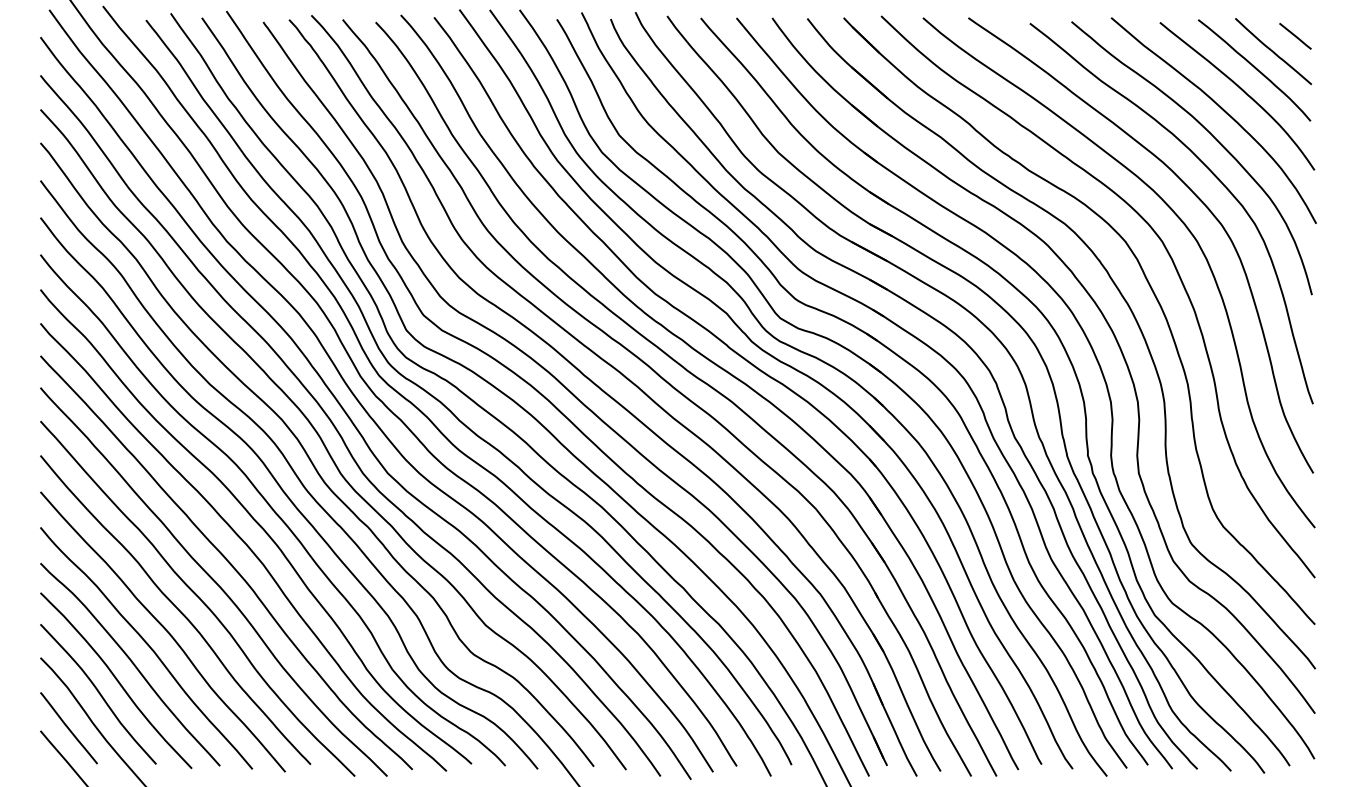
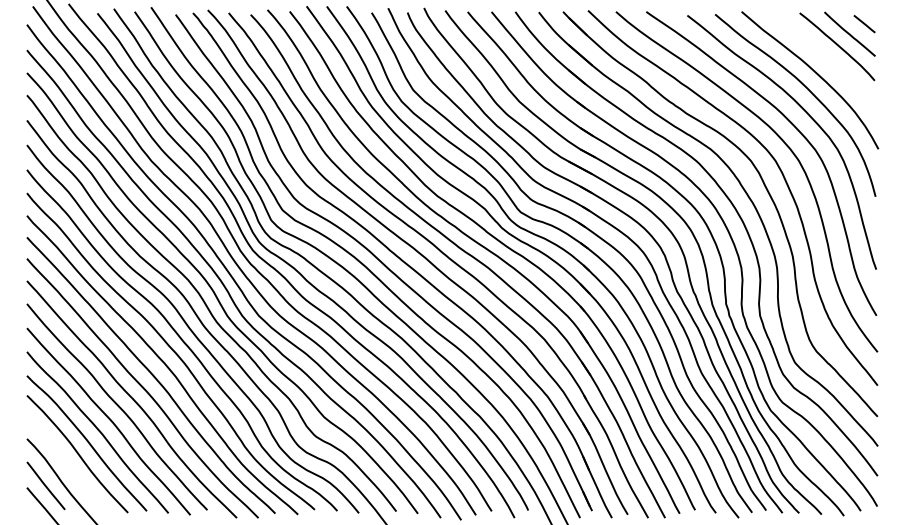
curve: (1241, 90) -> (828, 60), removed
curve: (98, 693) -> (65, 462), removed

